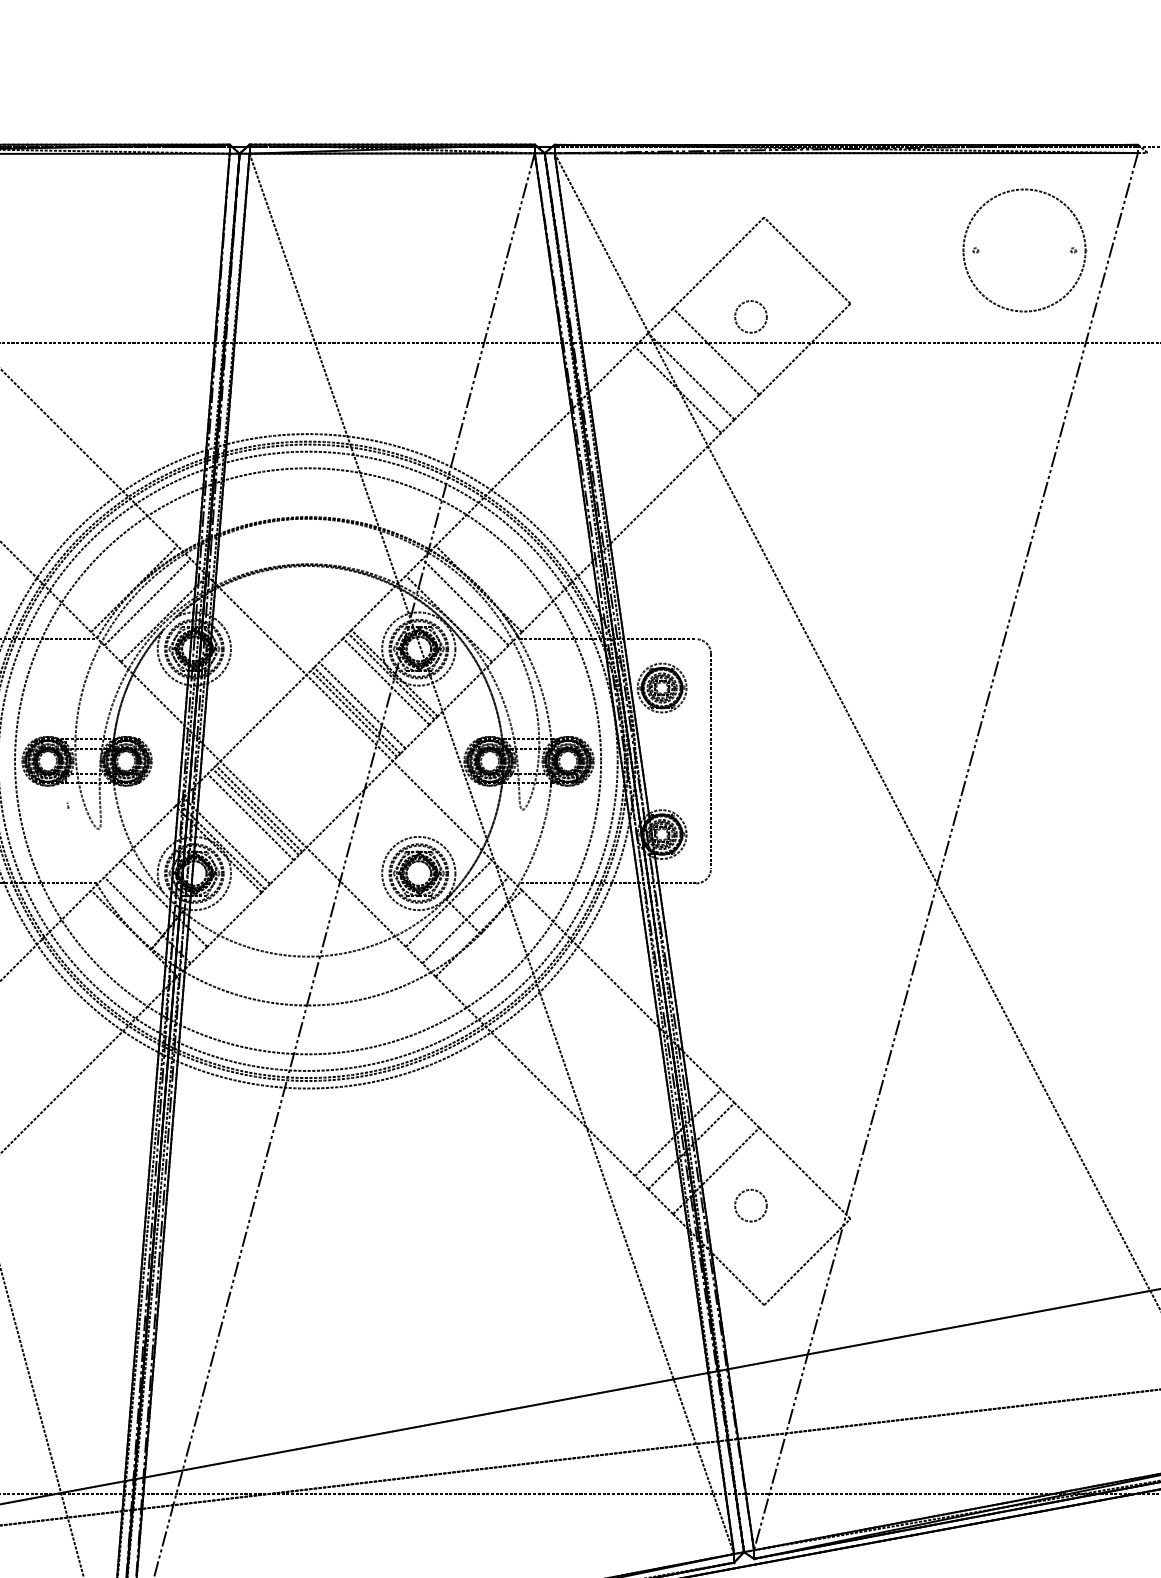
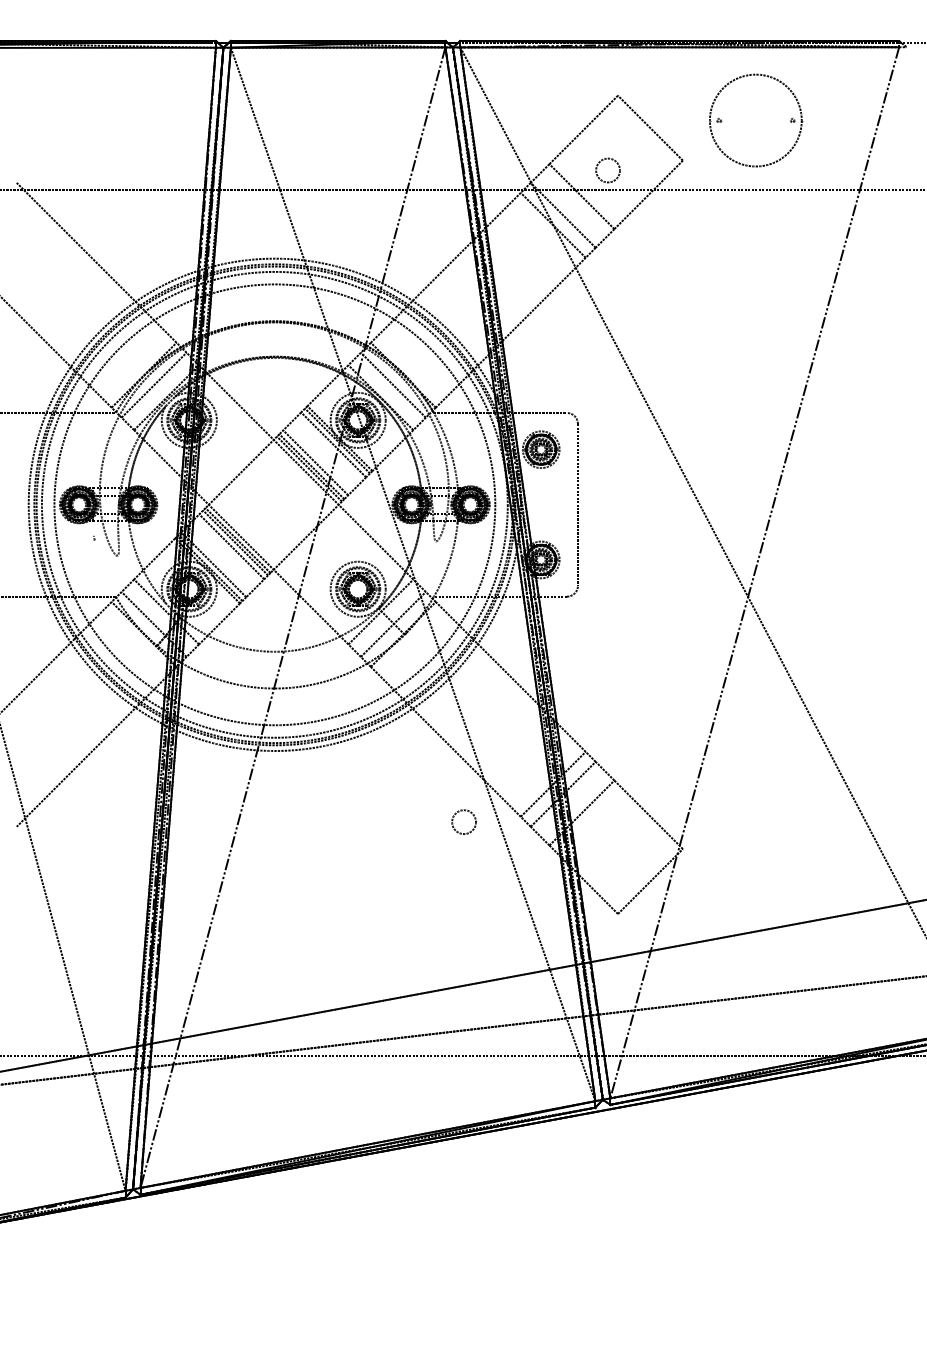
part: (1070, 250) -> (790, 120), moved
circle: (750, 1204) -> (463, 821), moved

